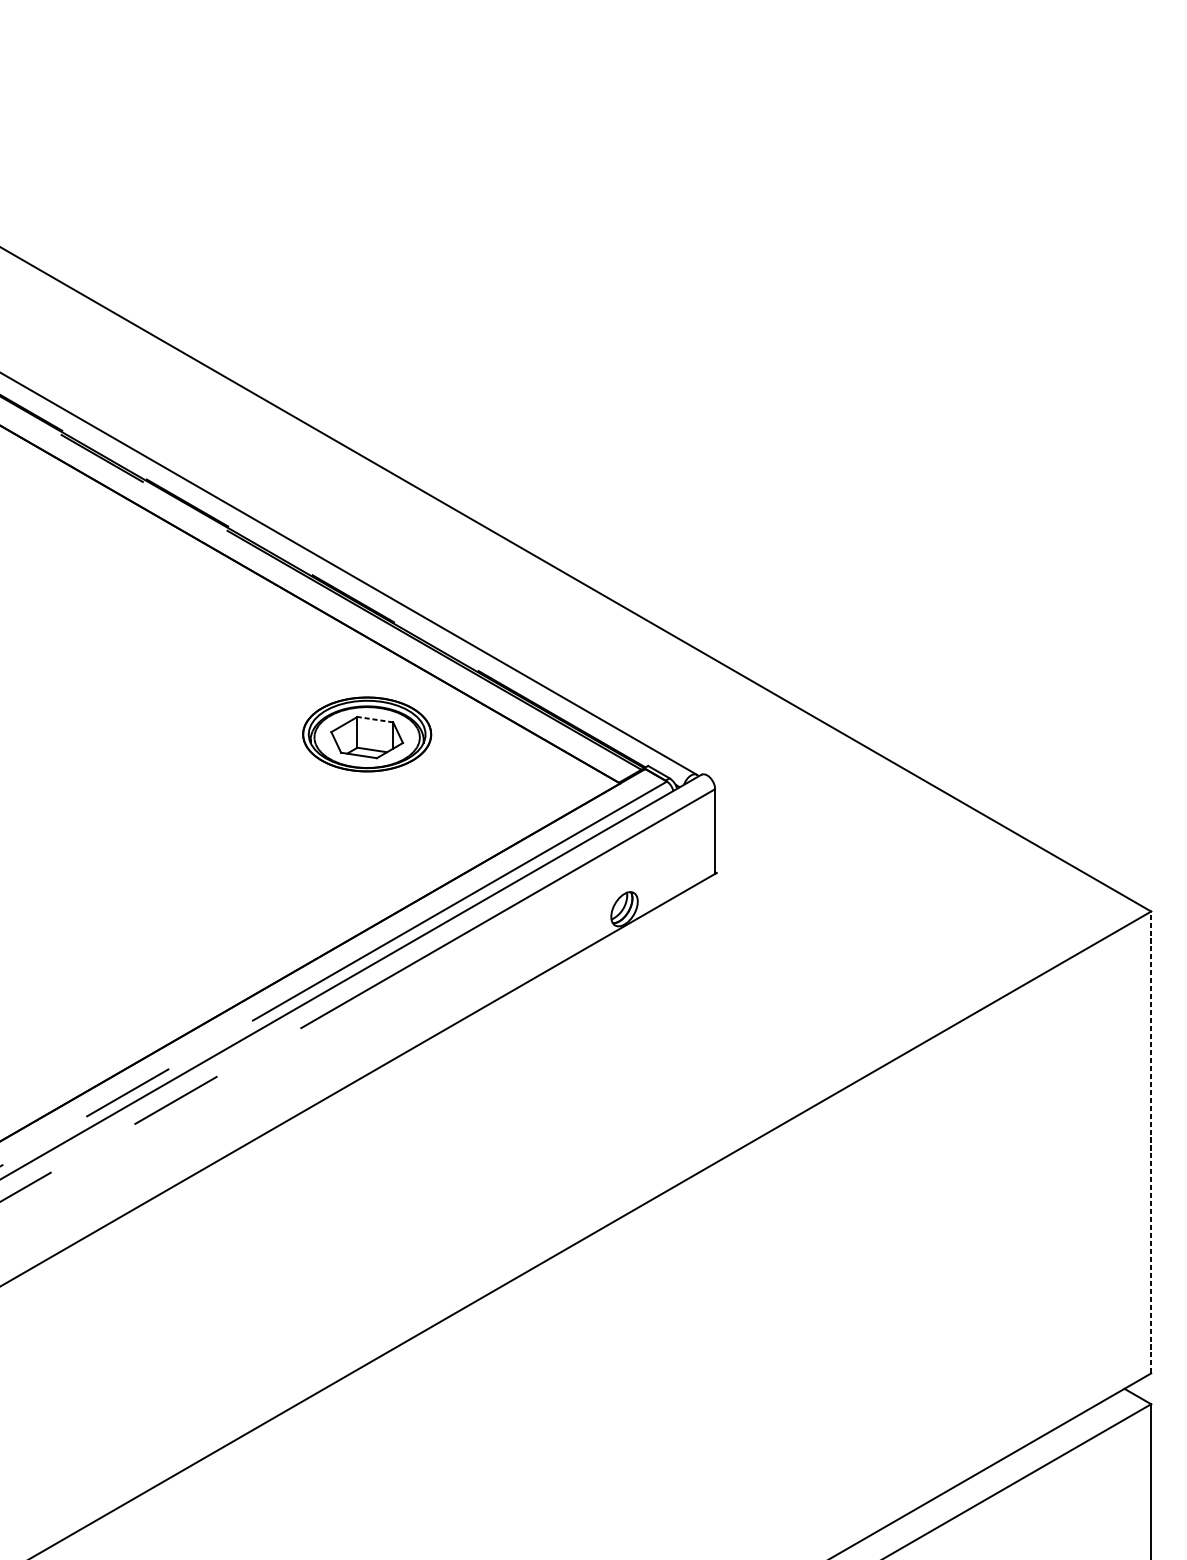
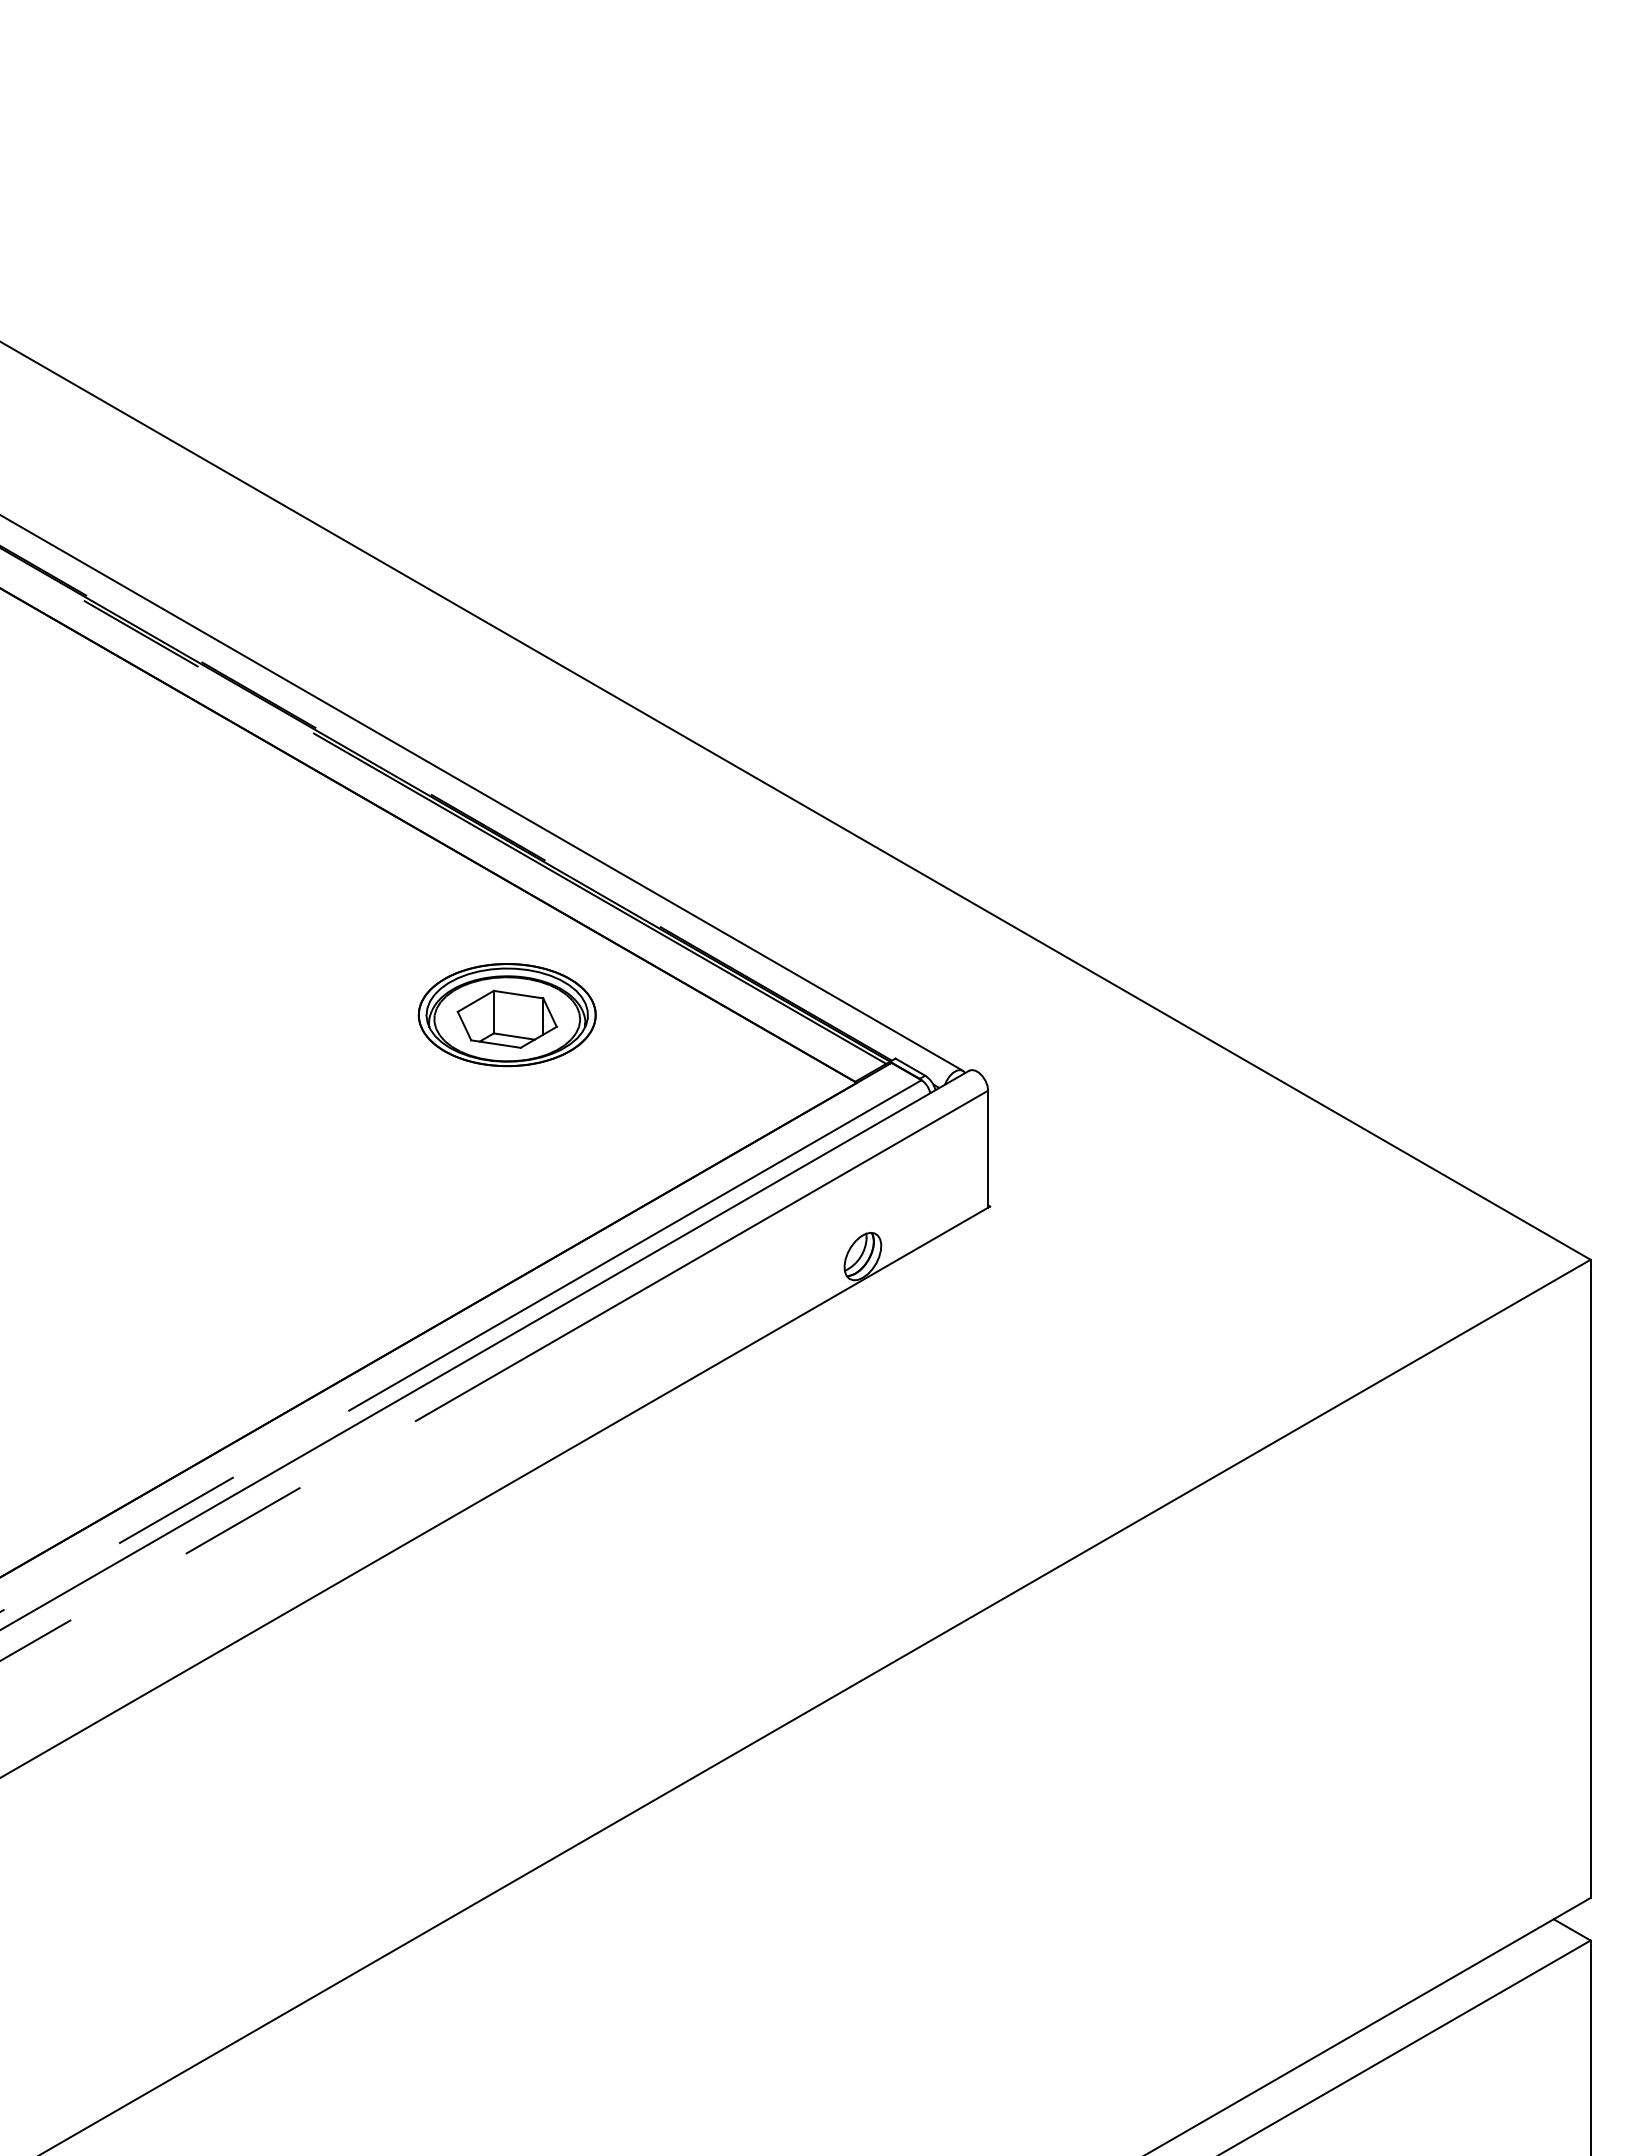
line: (375, 719) -> (518, 994), dashed -> solid
line: (1151, 1142) -> (1590, 1578), dashed -> solid

